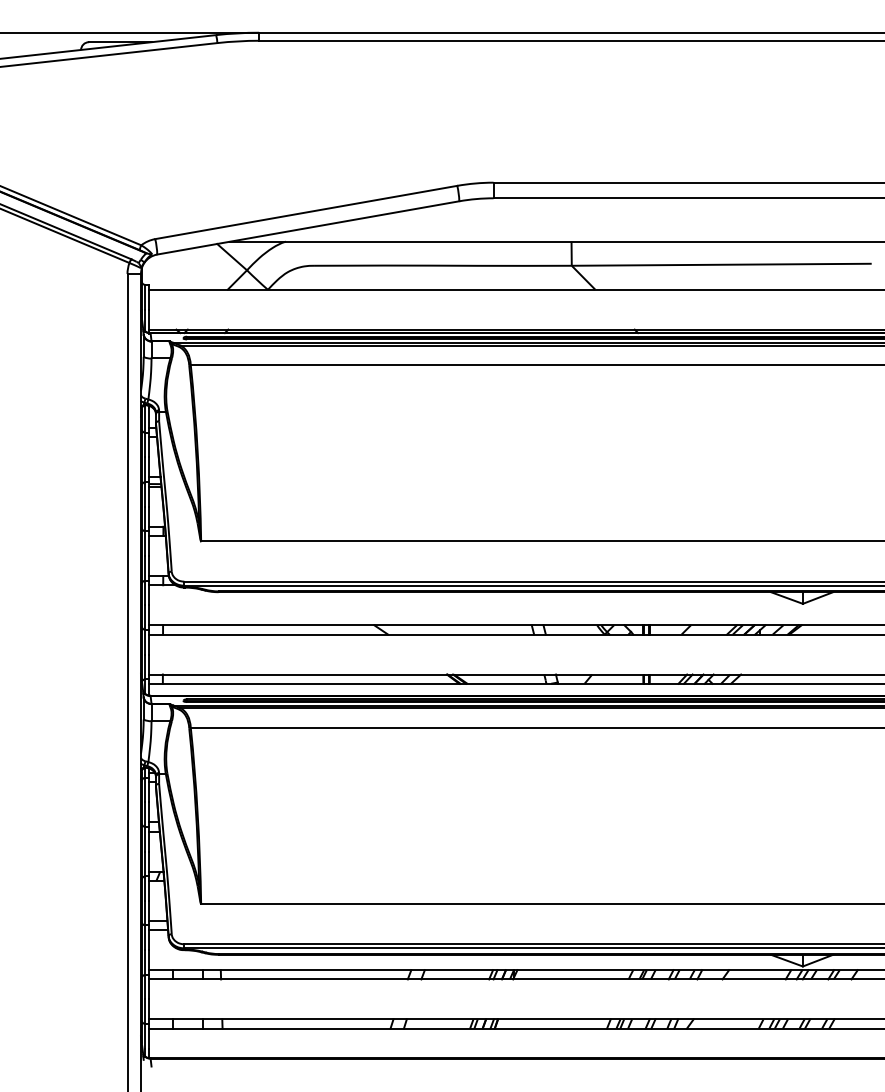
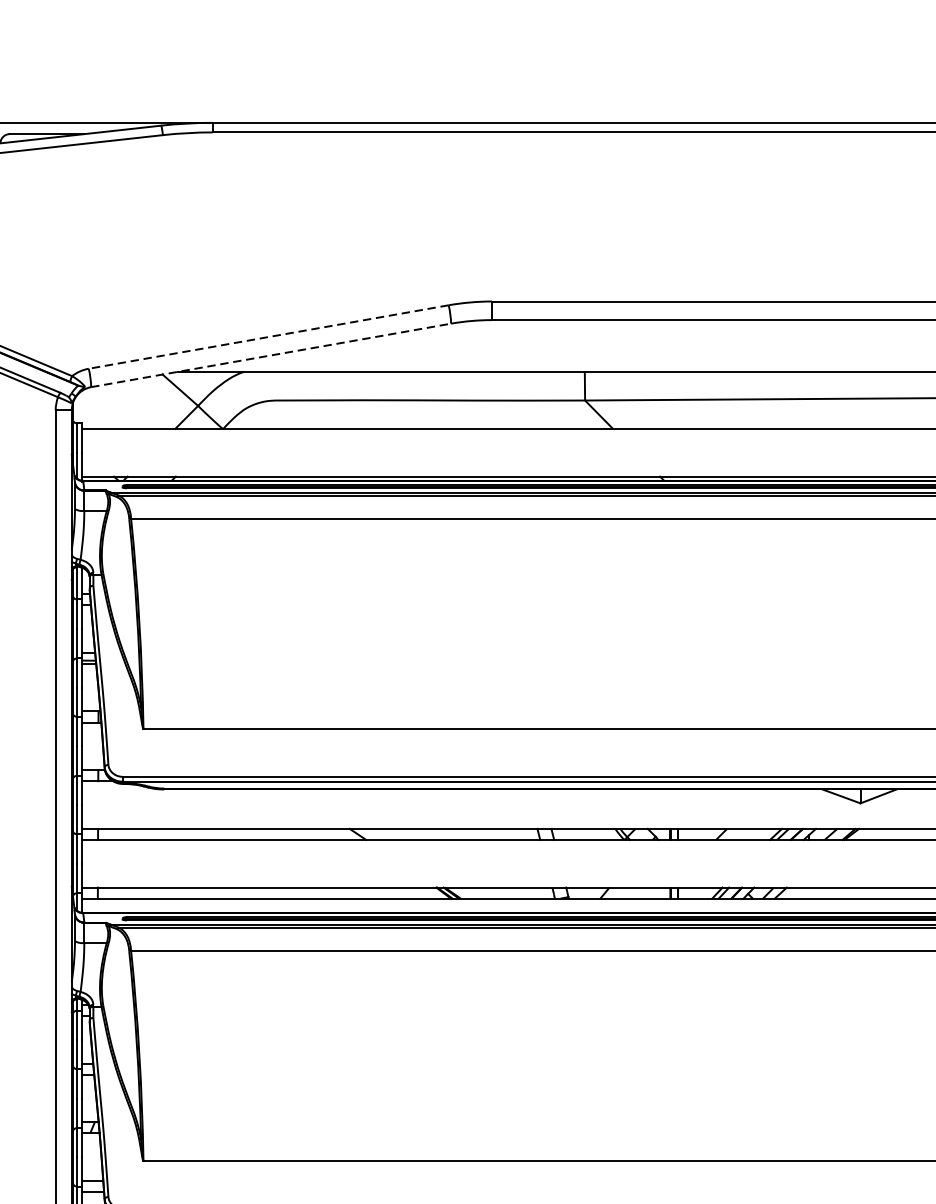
line: (305, 212) -> (267, 337), solid -> dashed
line: (308, 227) -> (271, 354), solid -> dashed

